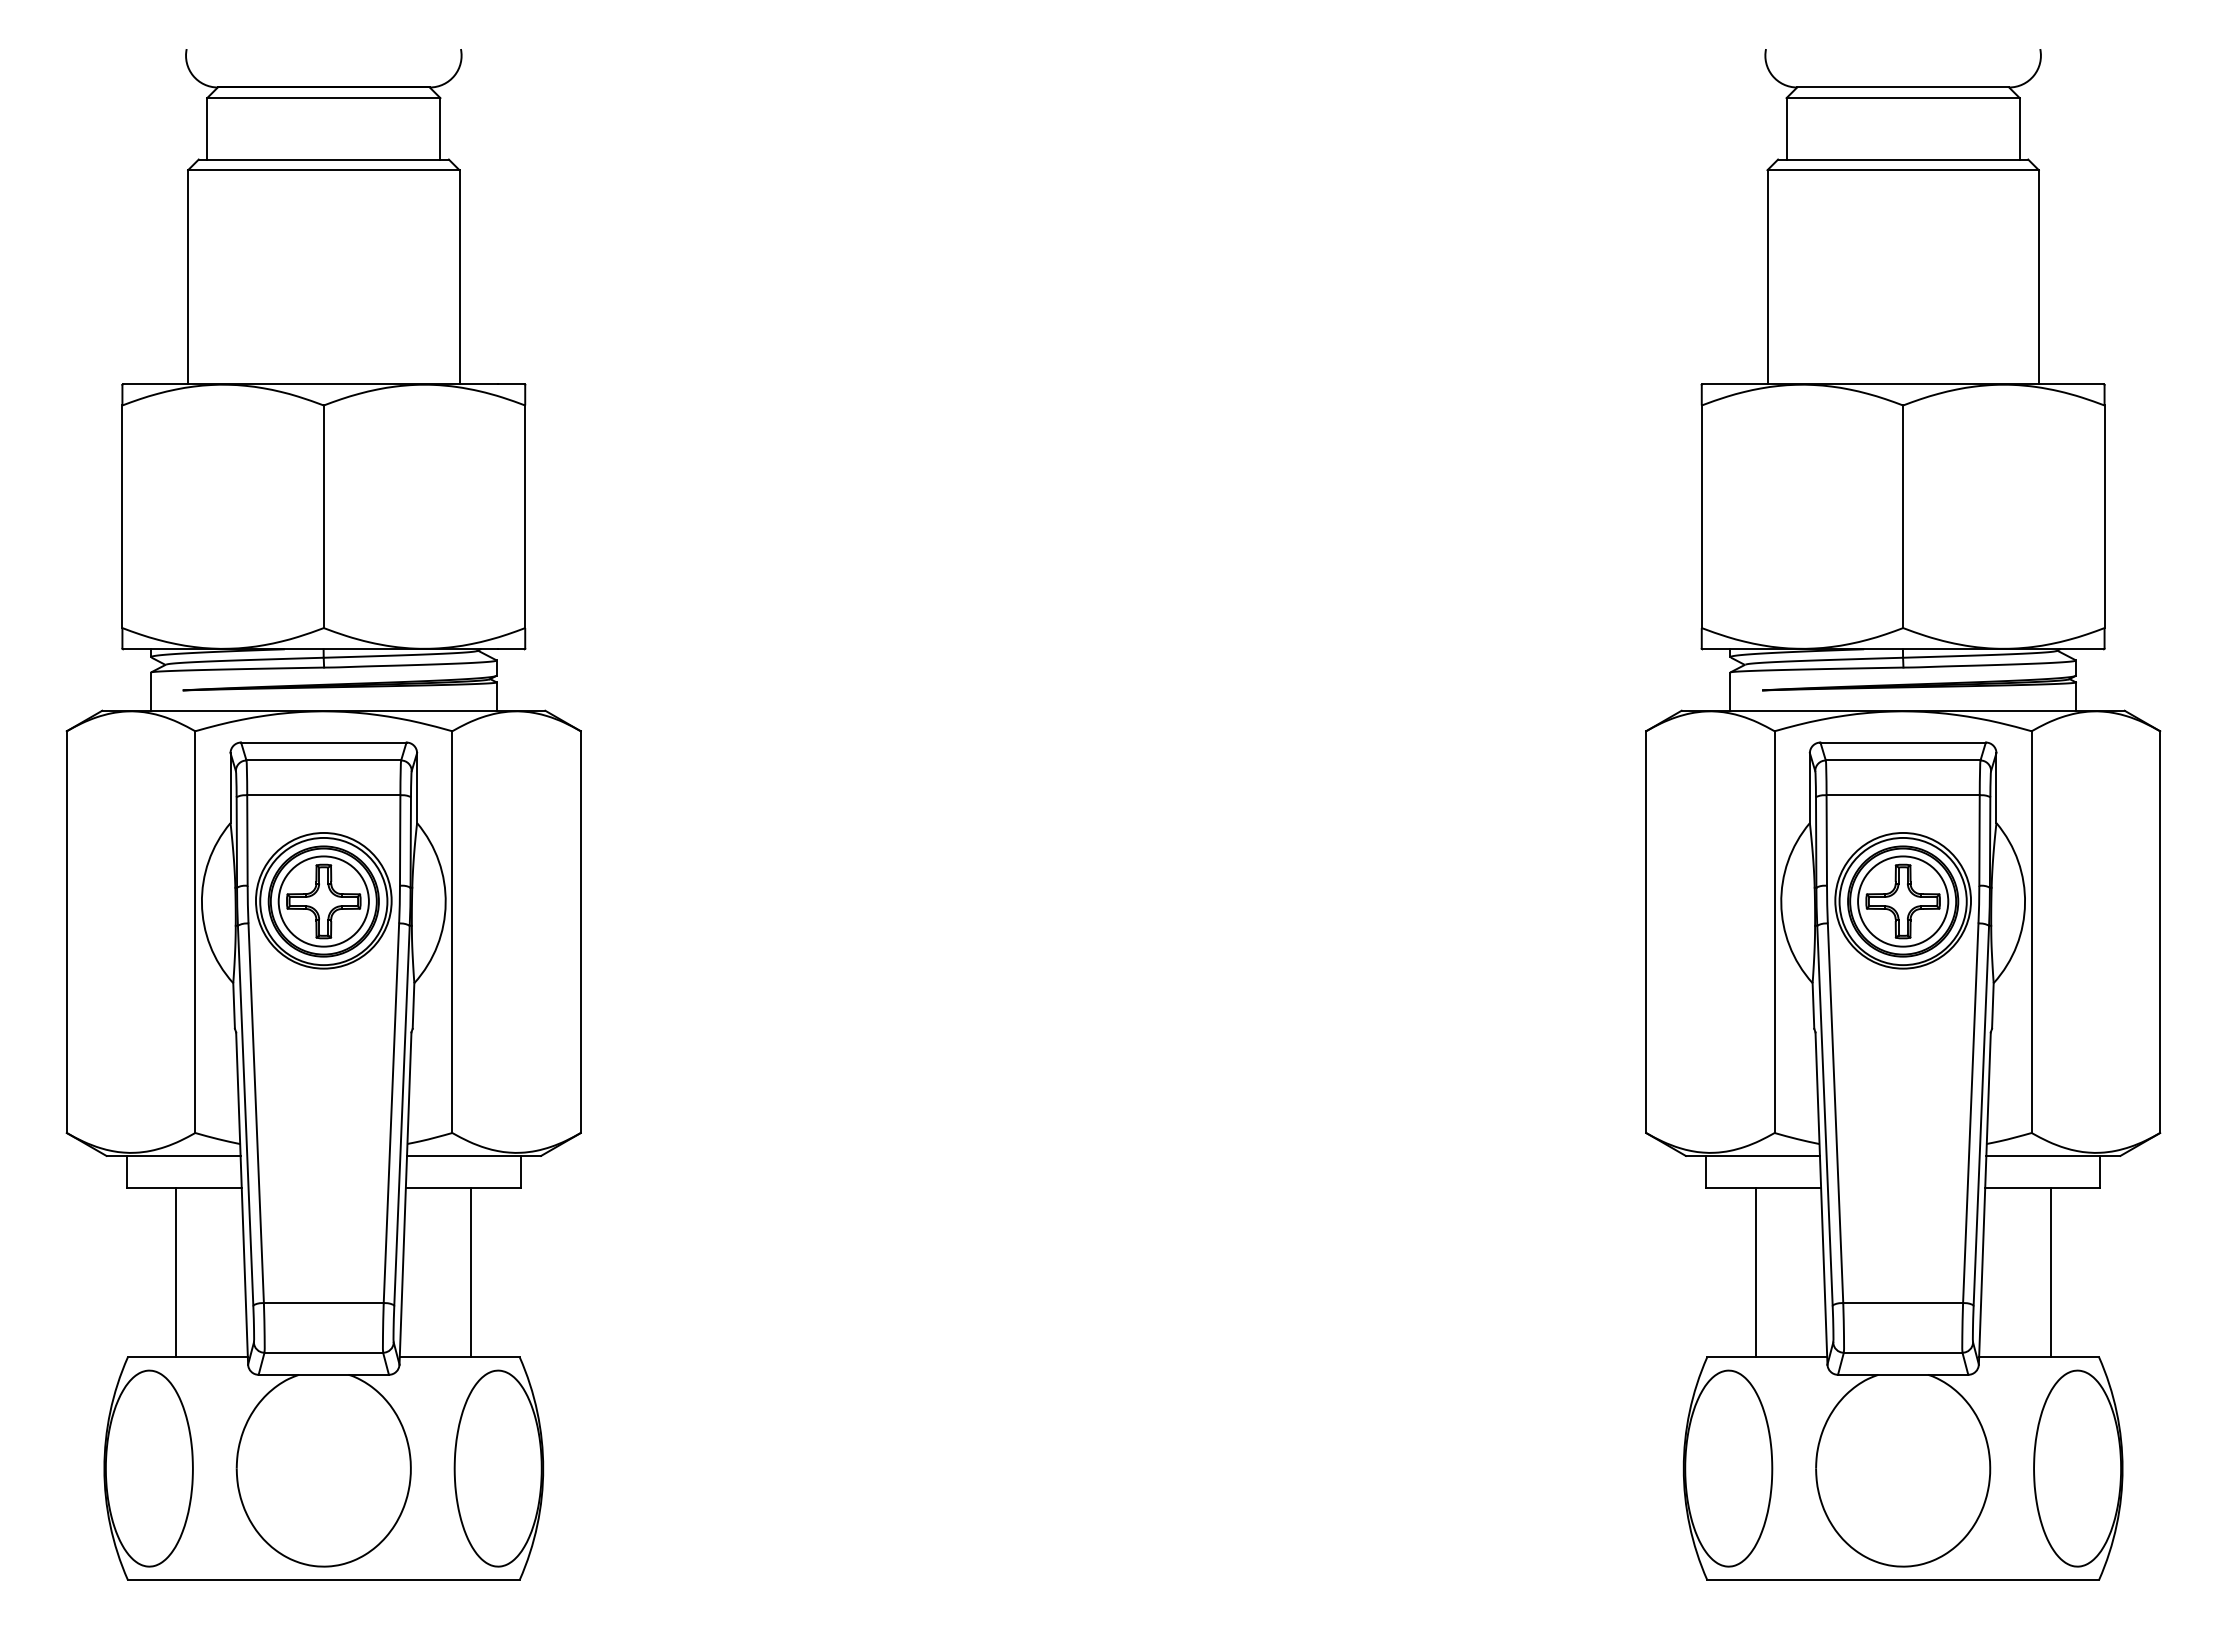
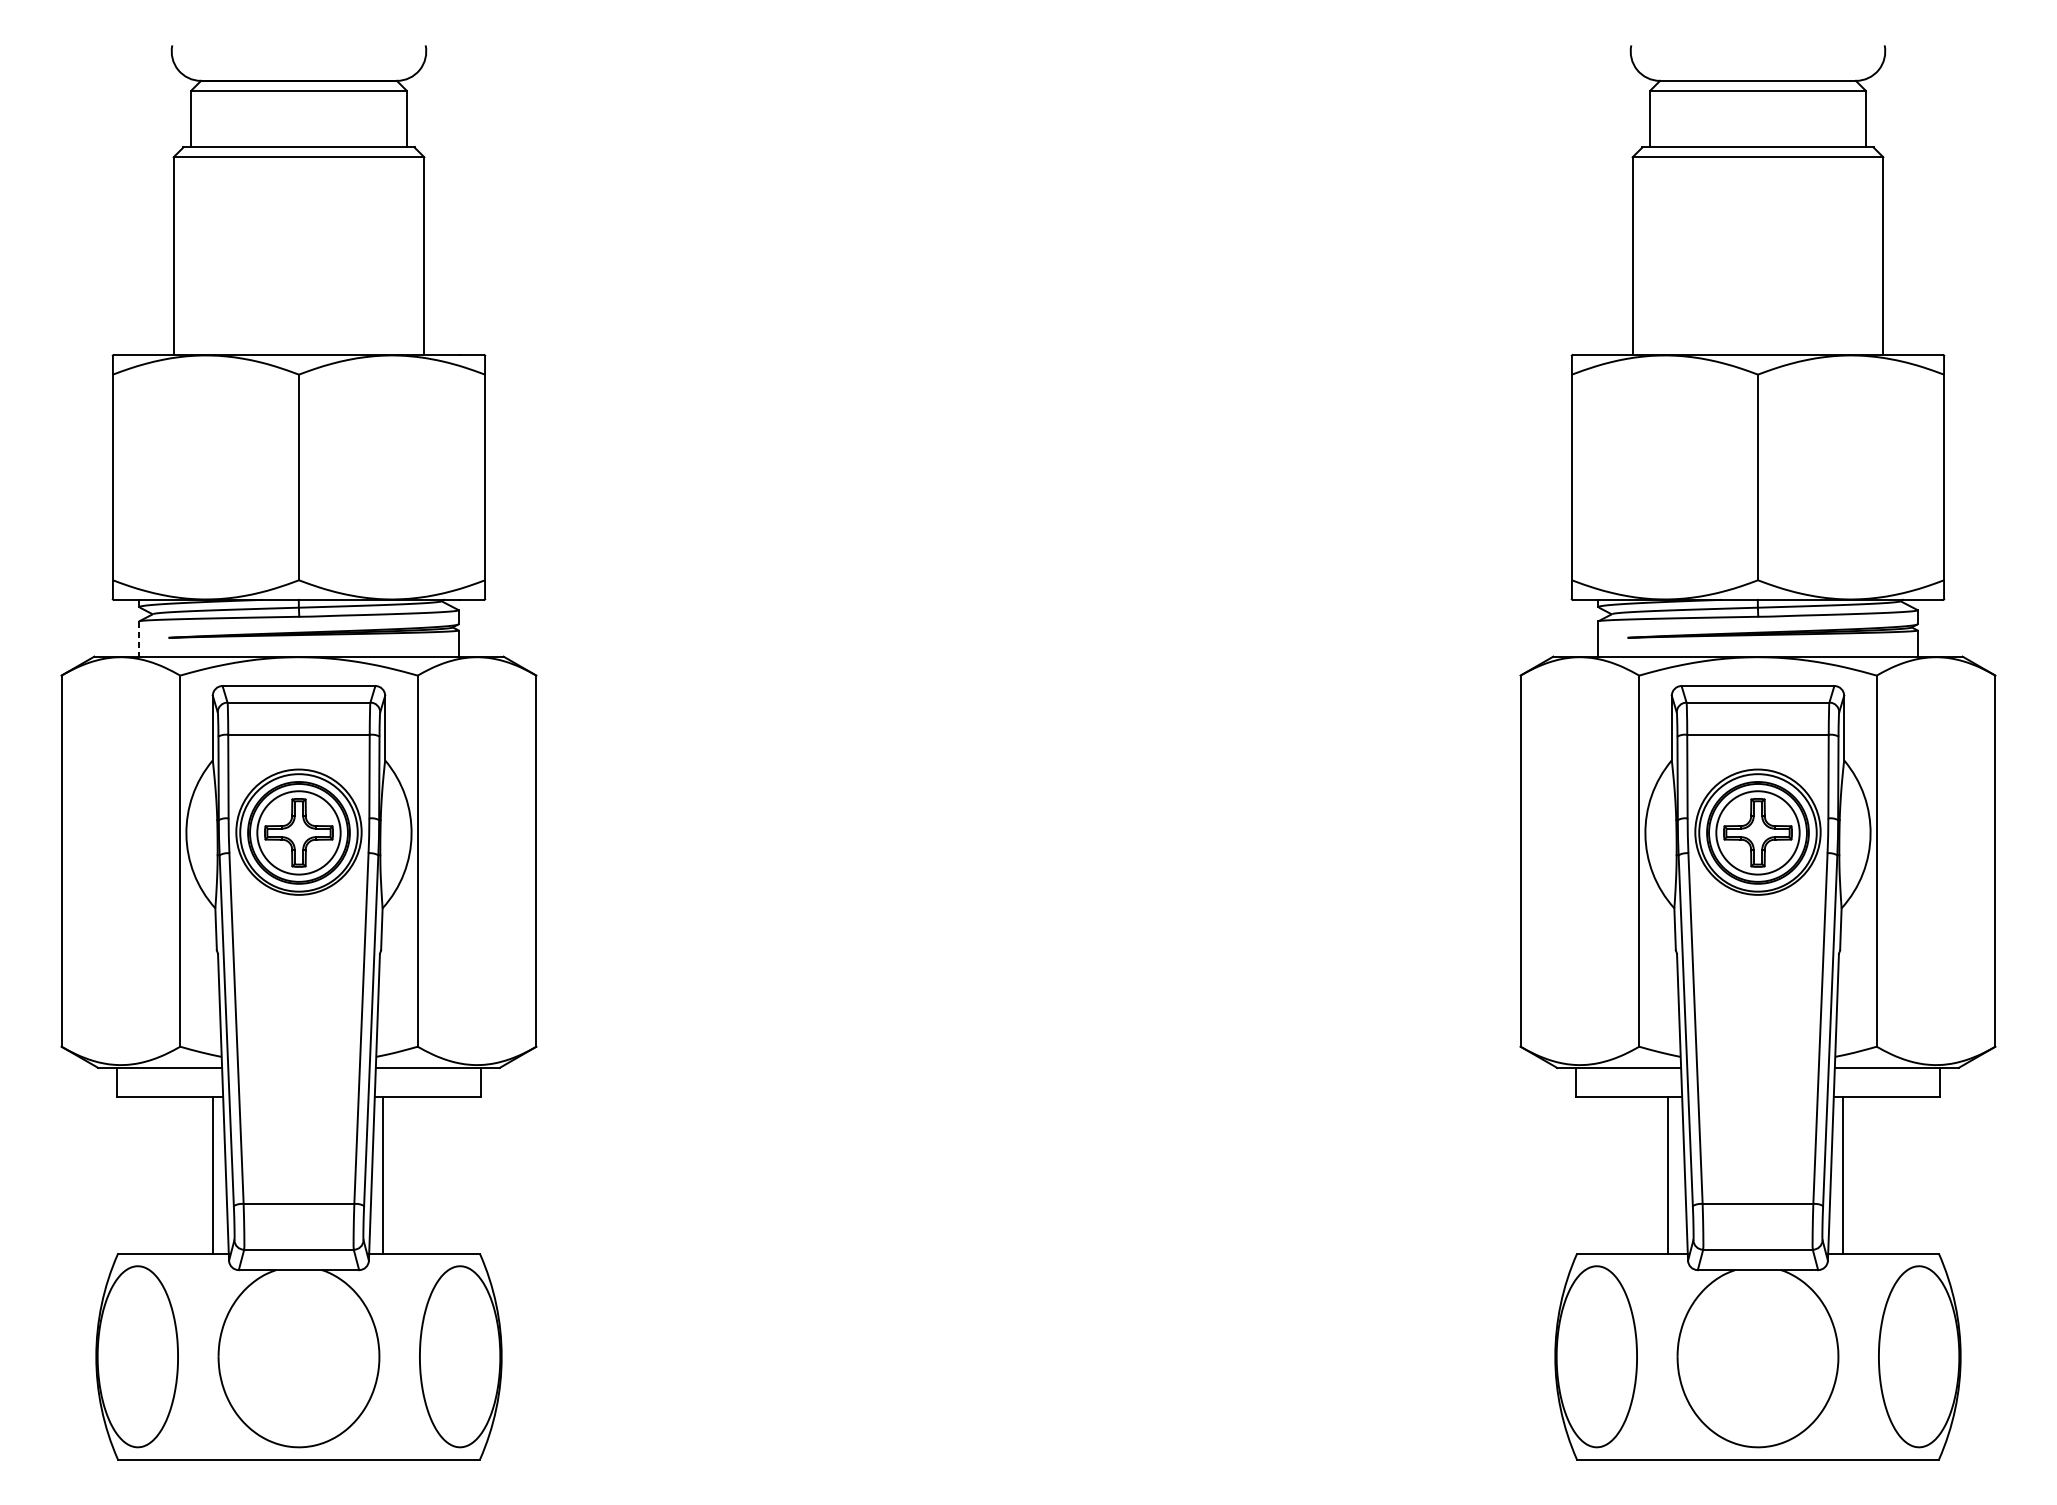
line: (151, 692) -> (139, 639), solid -> dashed
line: (176, 1272) -> (212, 1175), moved
line: (471, 1272) -> (383, 1175), moved
line: (1755, 1272) -> (1667, 1175), moved
line: (2050, 1272) -> (1843, 1175), moved

